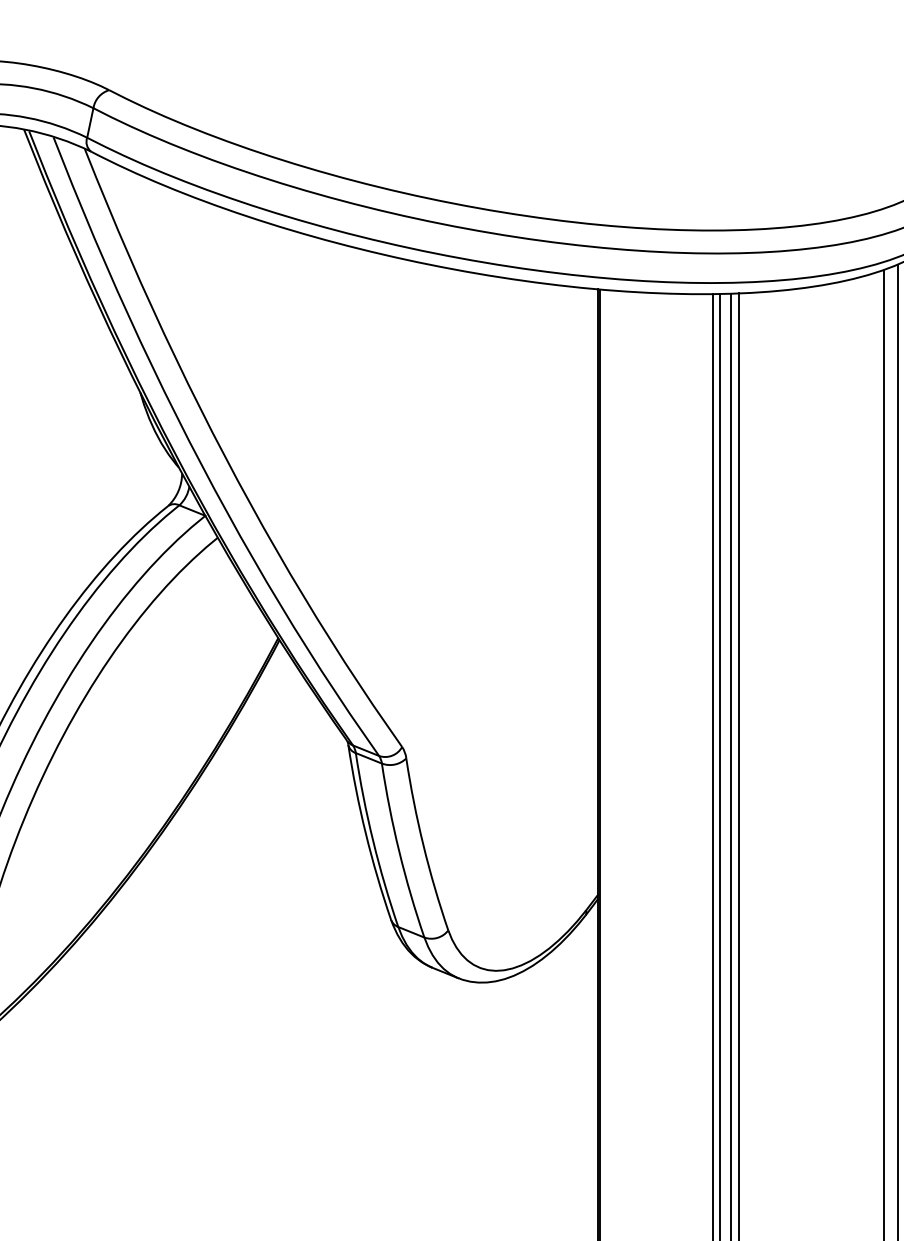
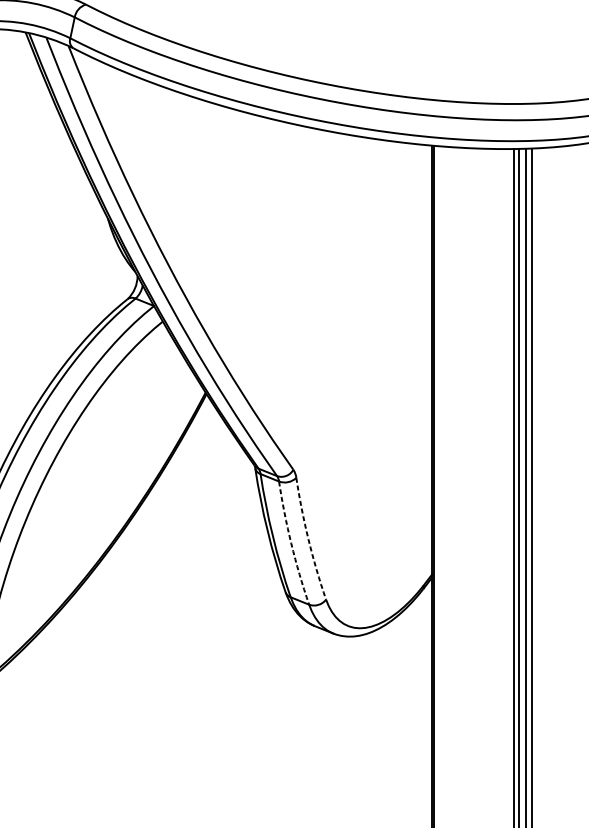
arc: (423, 845) -> (308, 539), solid -> dashed
arc: (399, 851) -> (291, 543), solid -> dashed

